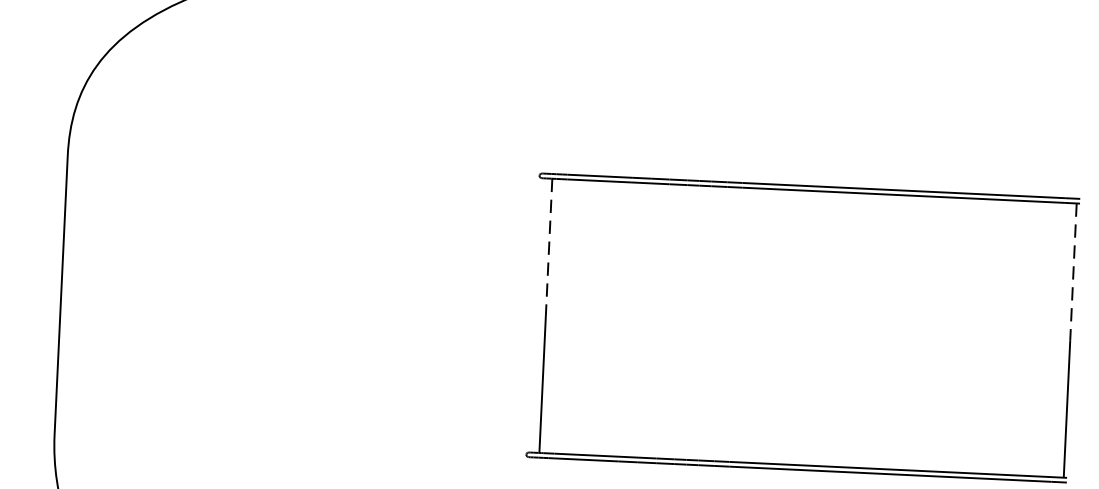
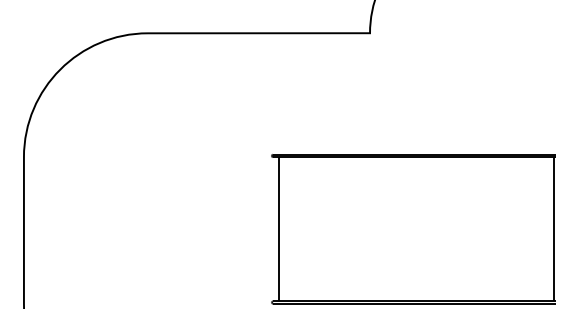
line: (548, 247) -> (278, 193), dashed -> solid
line: (1074, 272) -> (554, 193), dashed -> solid

